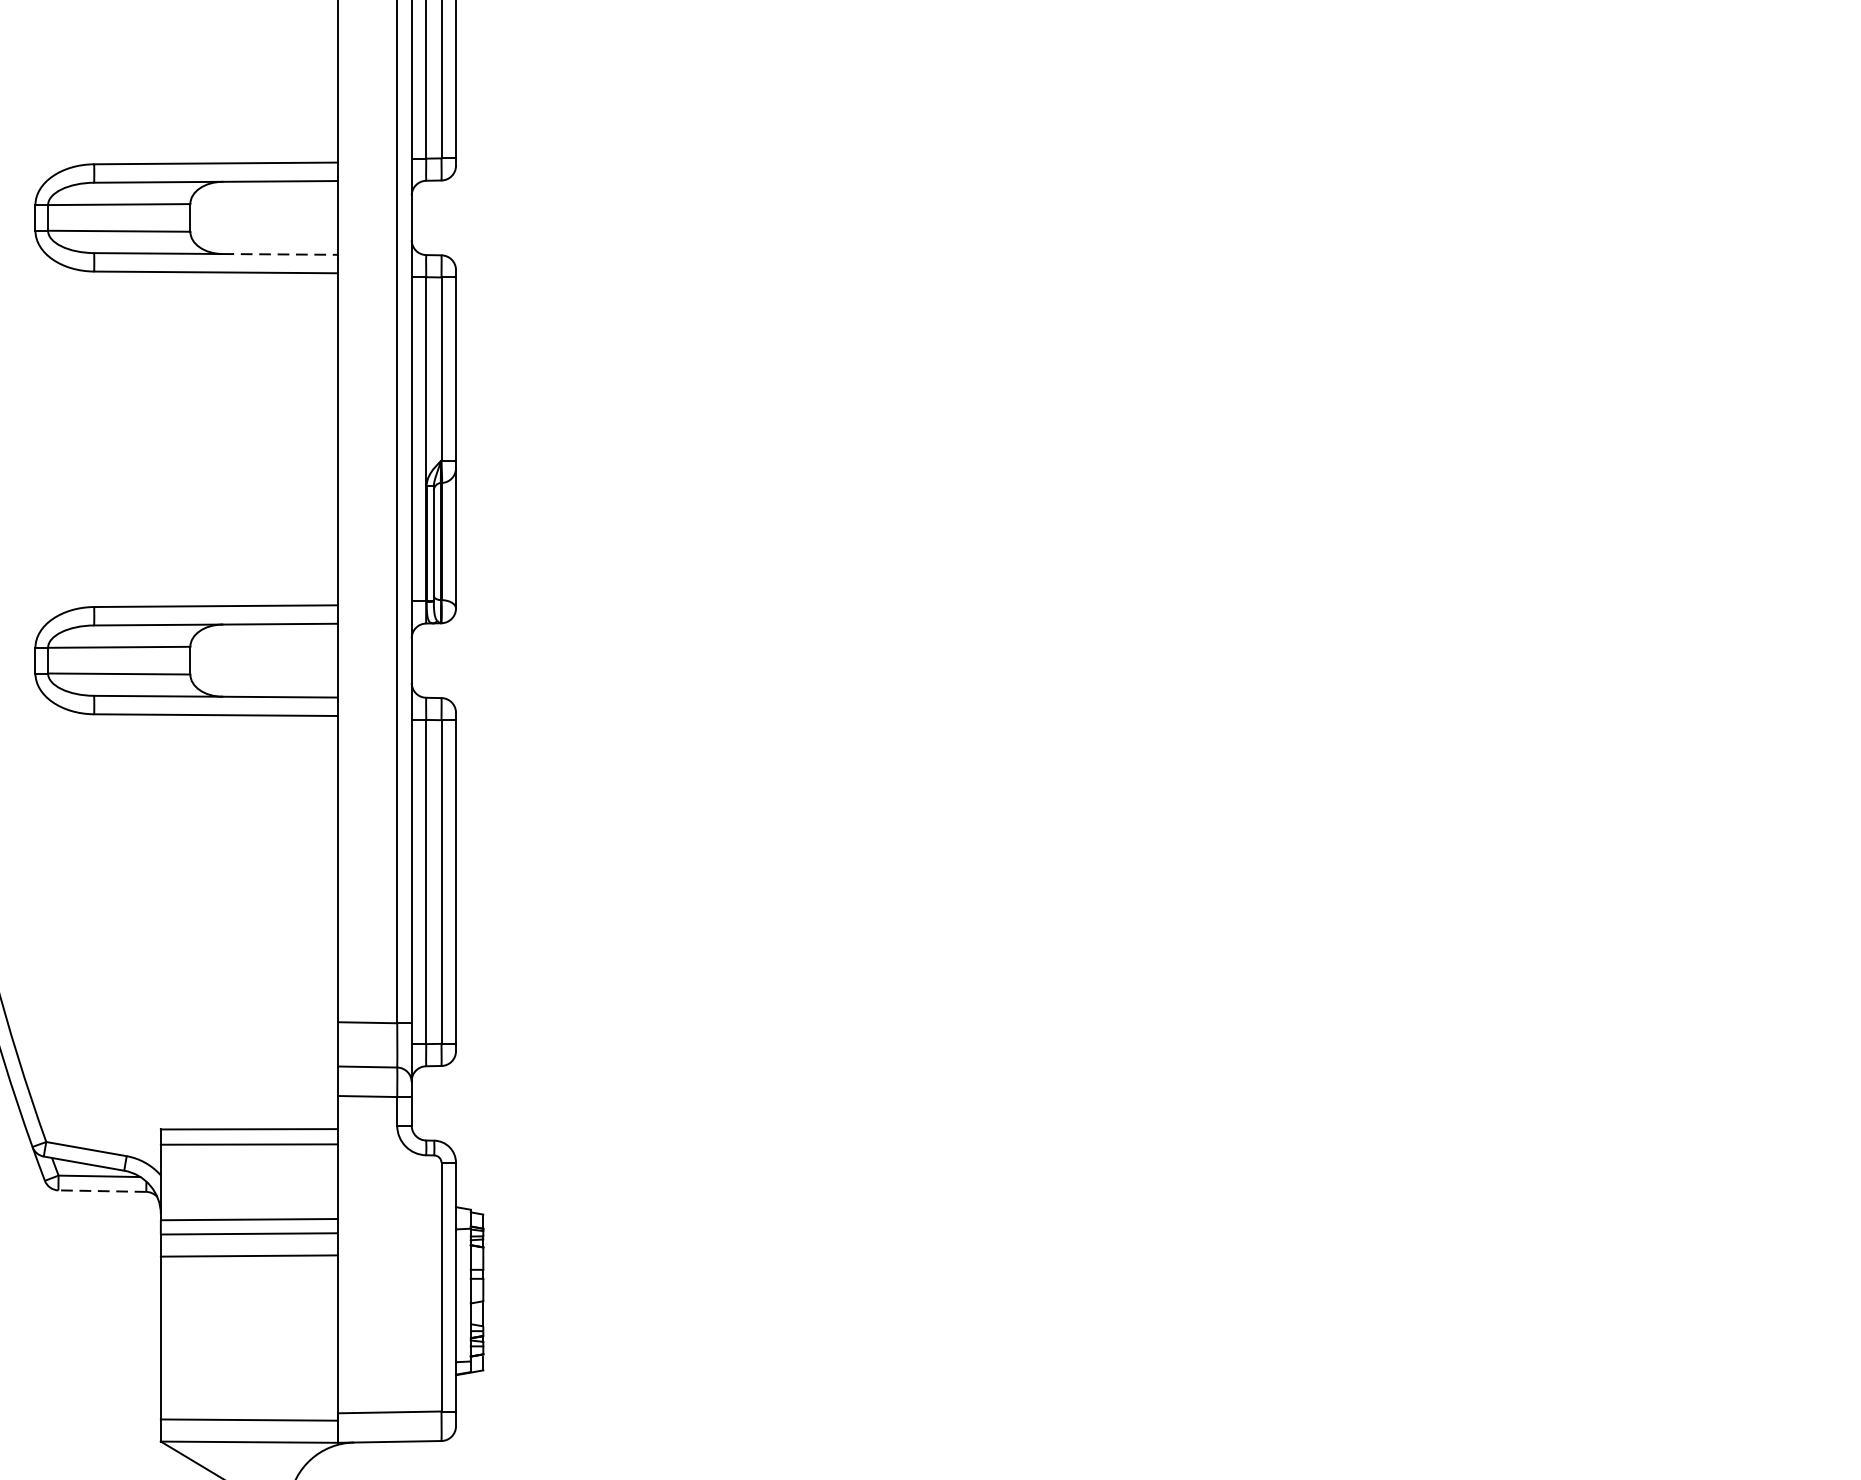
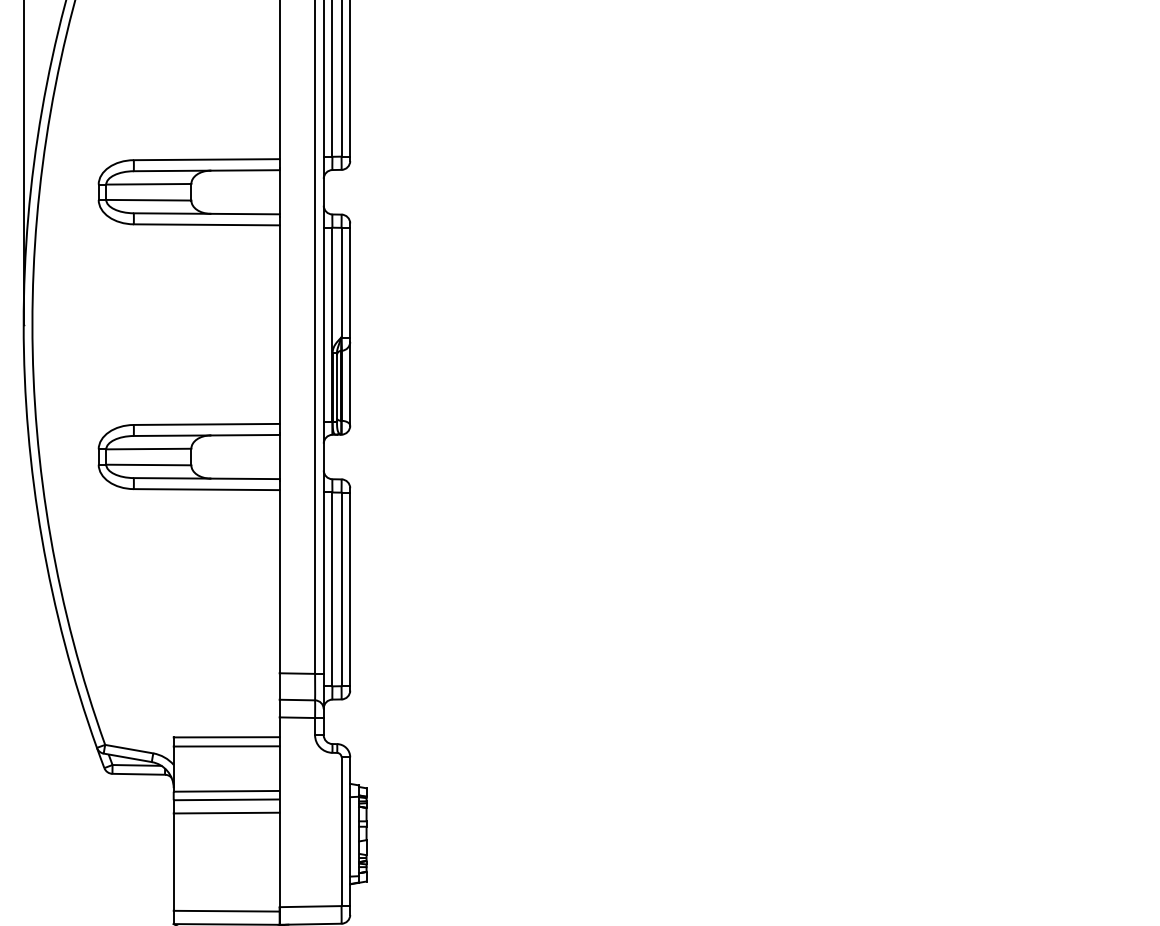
line: (280, 255) -> (245, 214), dashed -> solid
line: (101, 1191) -> (138, 774), dashed -> solid

